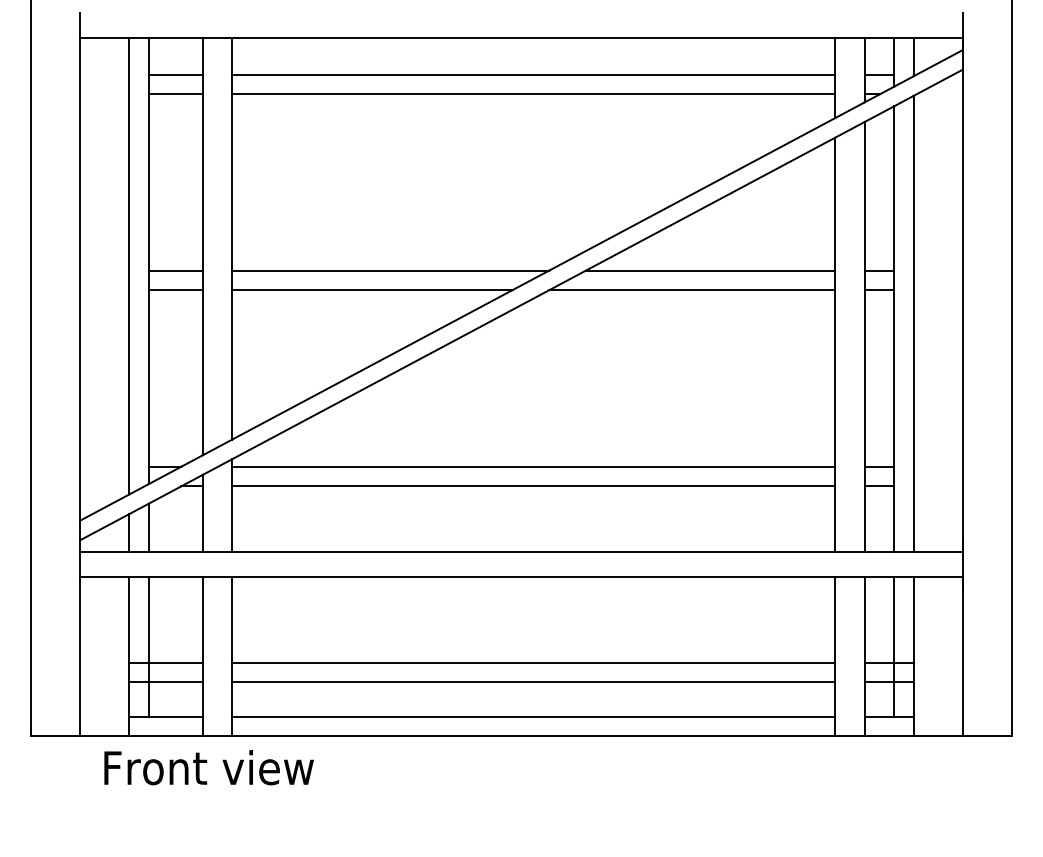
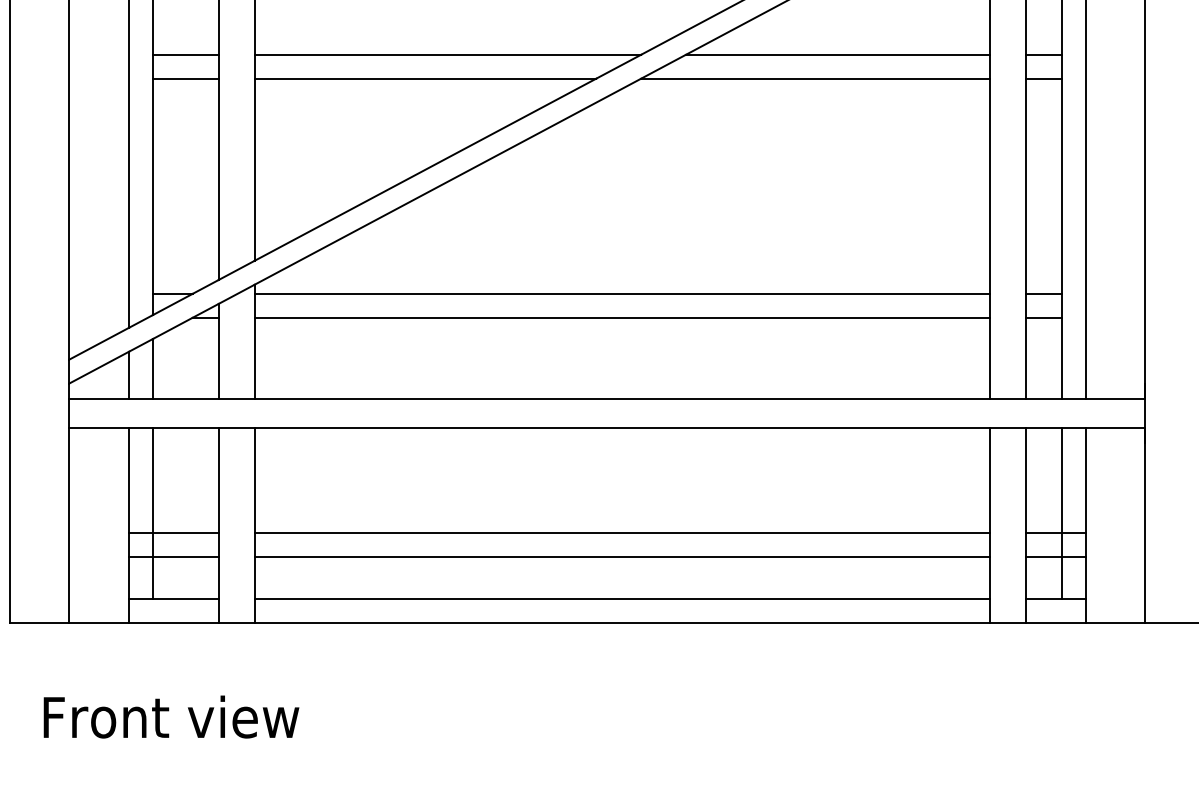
text: (208, 767) -> (170, 716), moved

